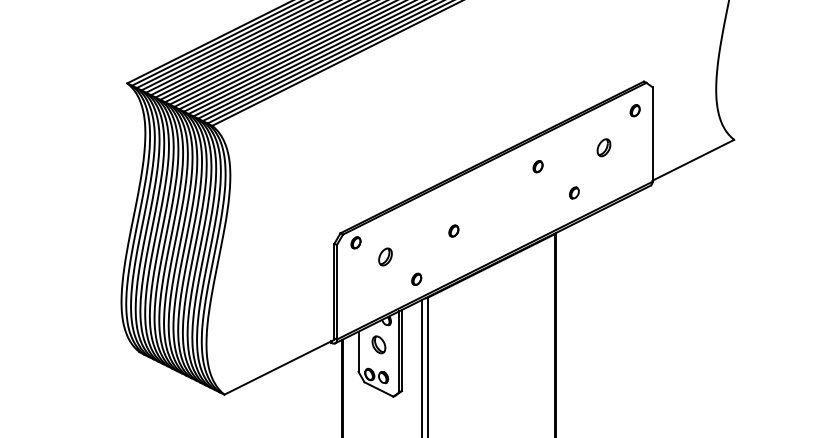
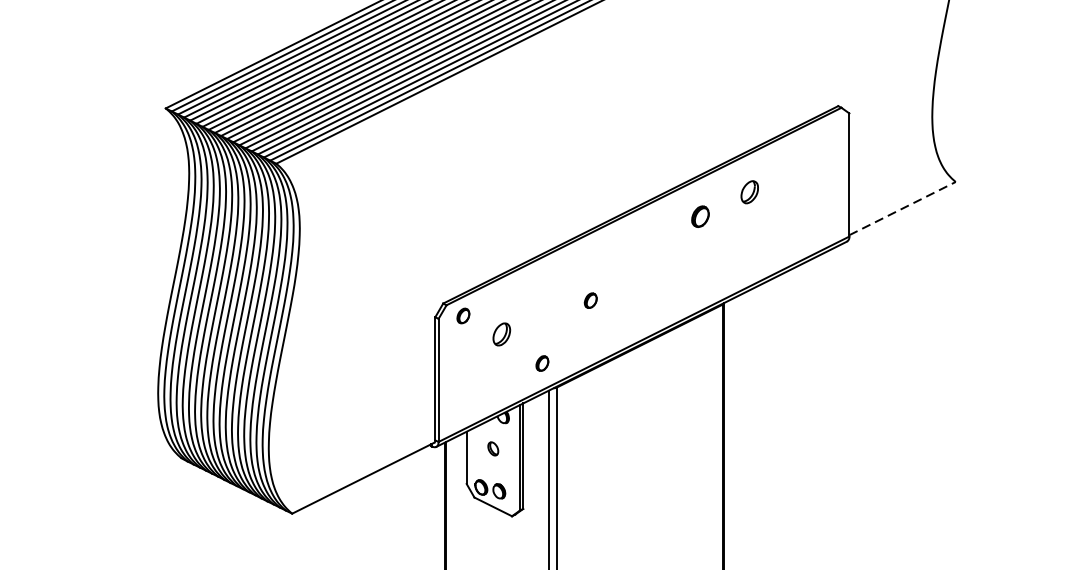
part: (634, 110) -> (825, 143), removed
part: (603, 147) -> (749, 191), moved
line: (693, 160) -> (902, 208), solid -> dashed
part: (537, 166) -> (699, 216), size x1.4
part: (574, 192) -> (747, 250), removed
part: (378, 344) -> (492, 448), size x0.6

